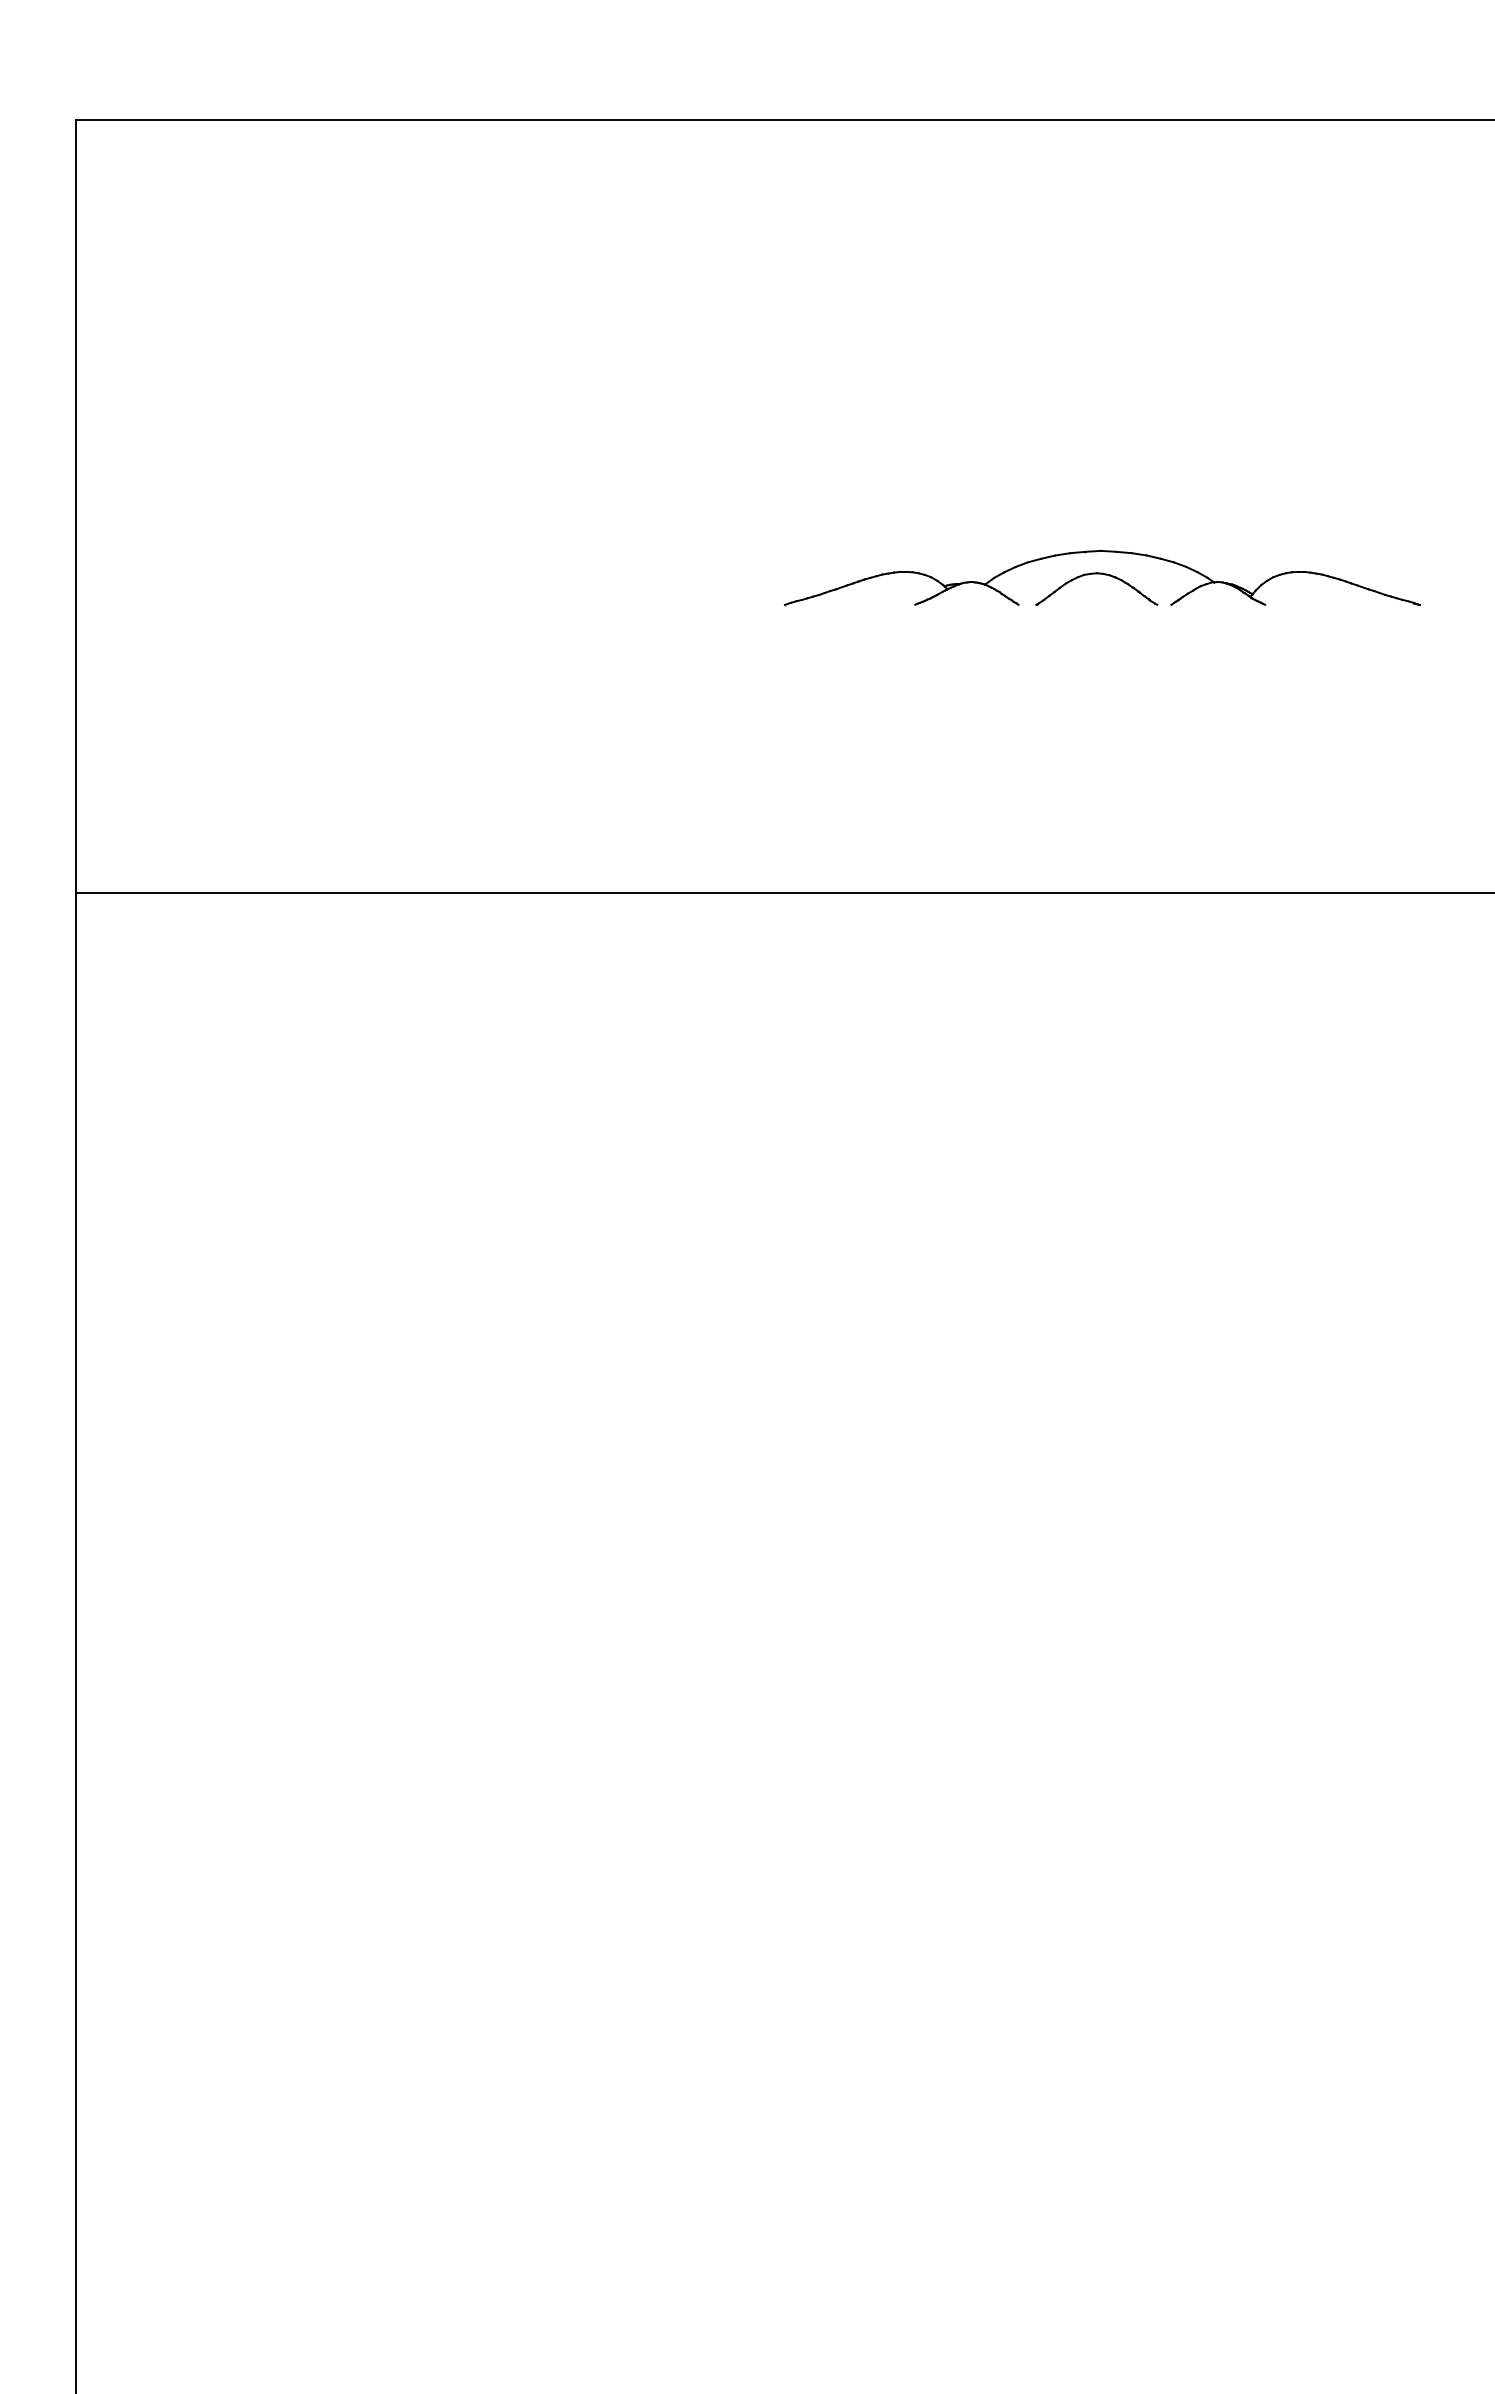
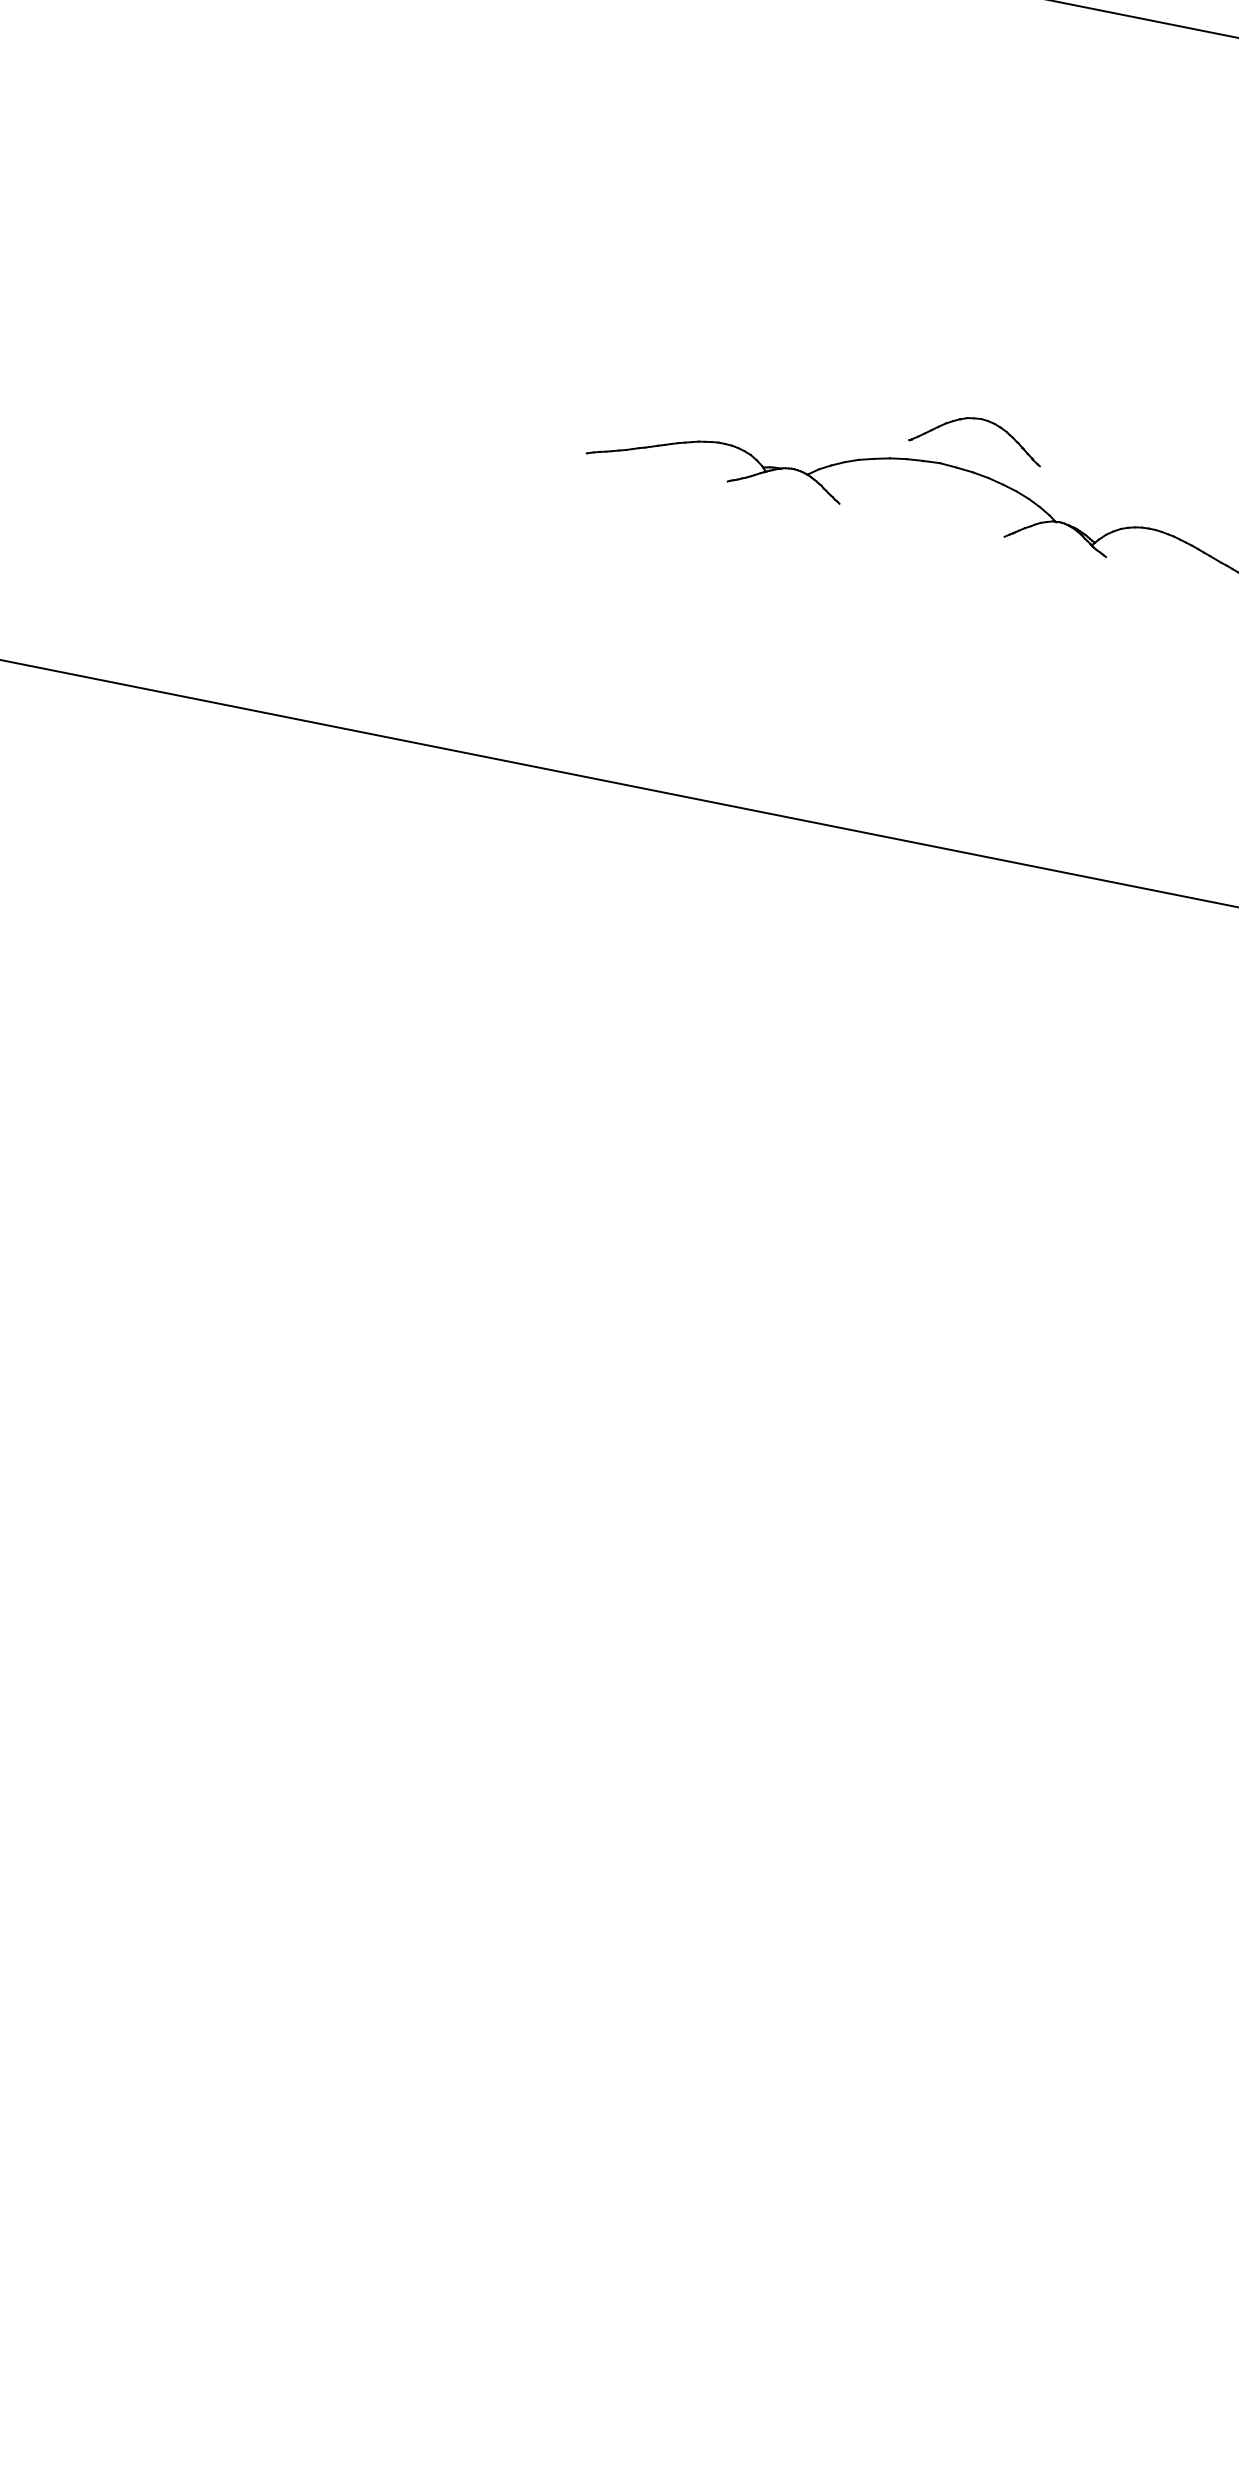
part: (1096, 574) -> (980, 420), moved

